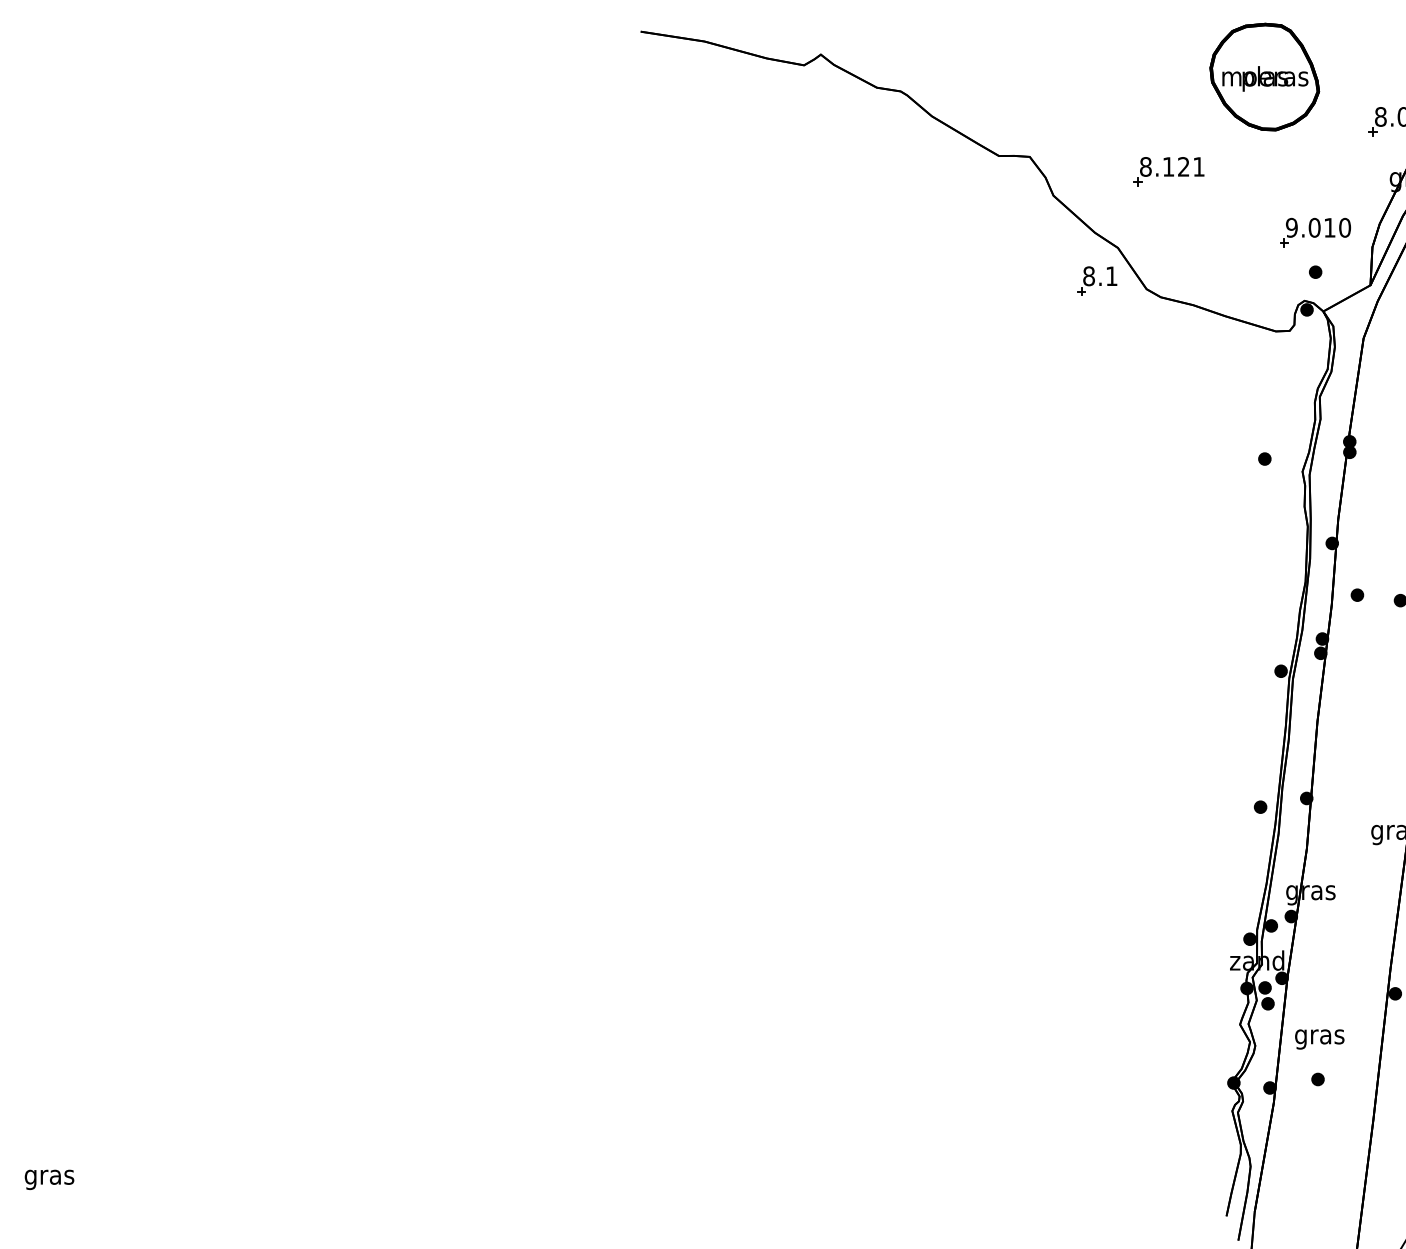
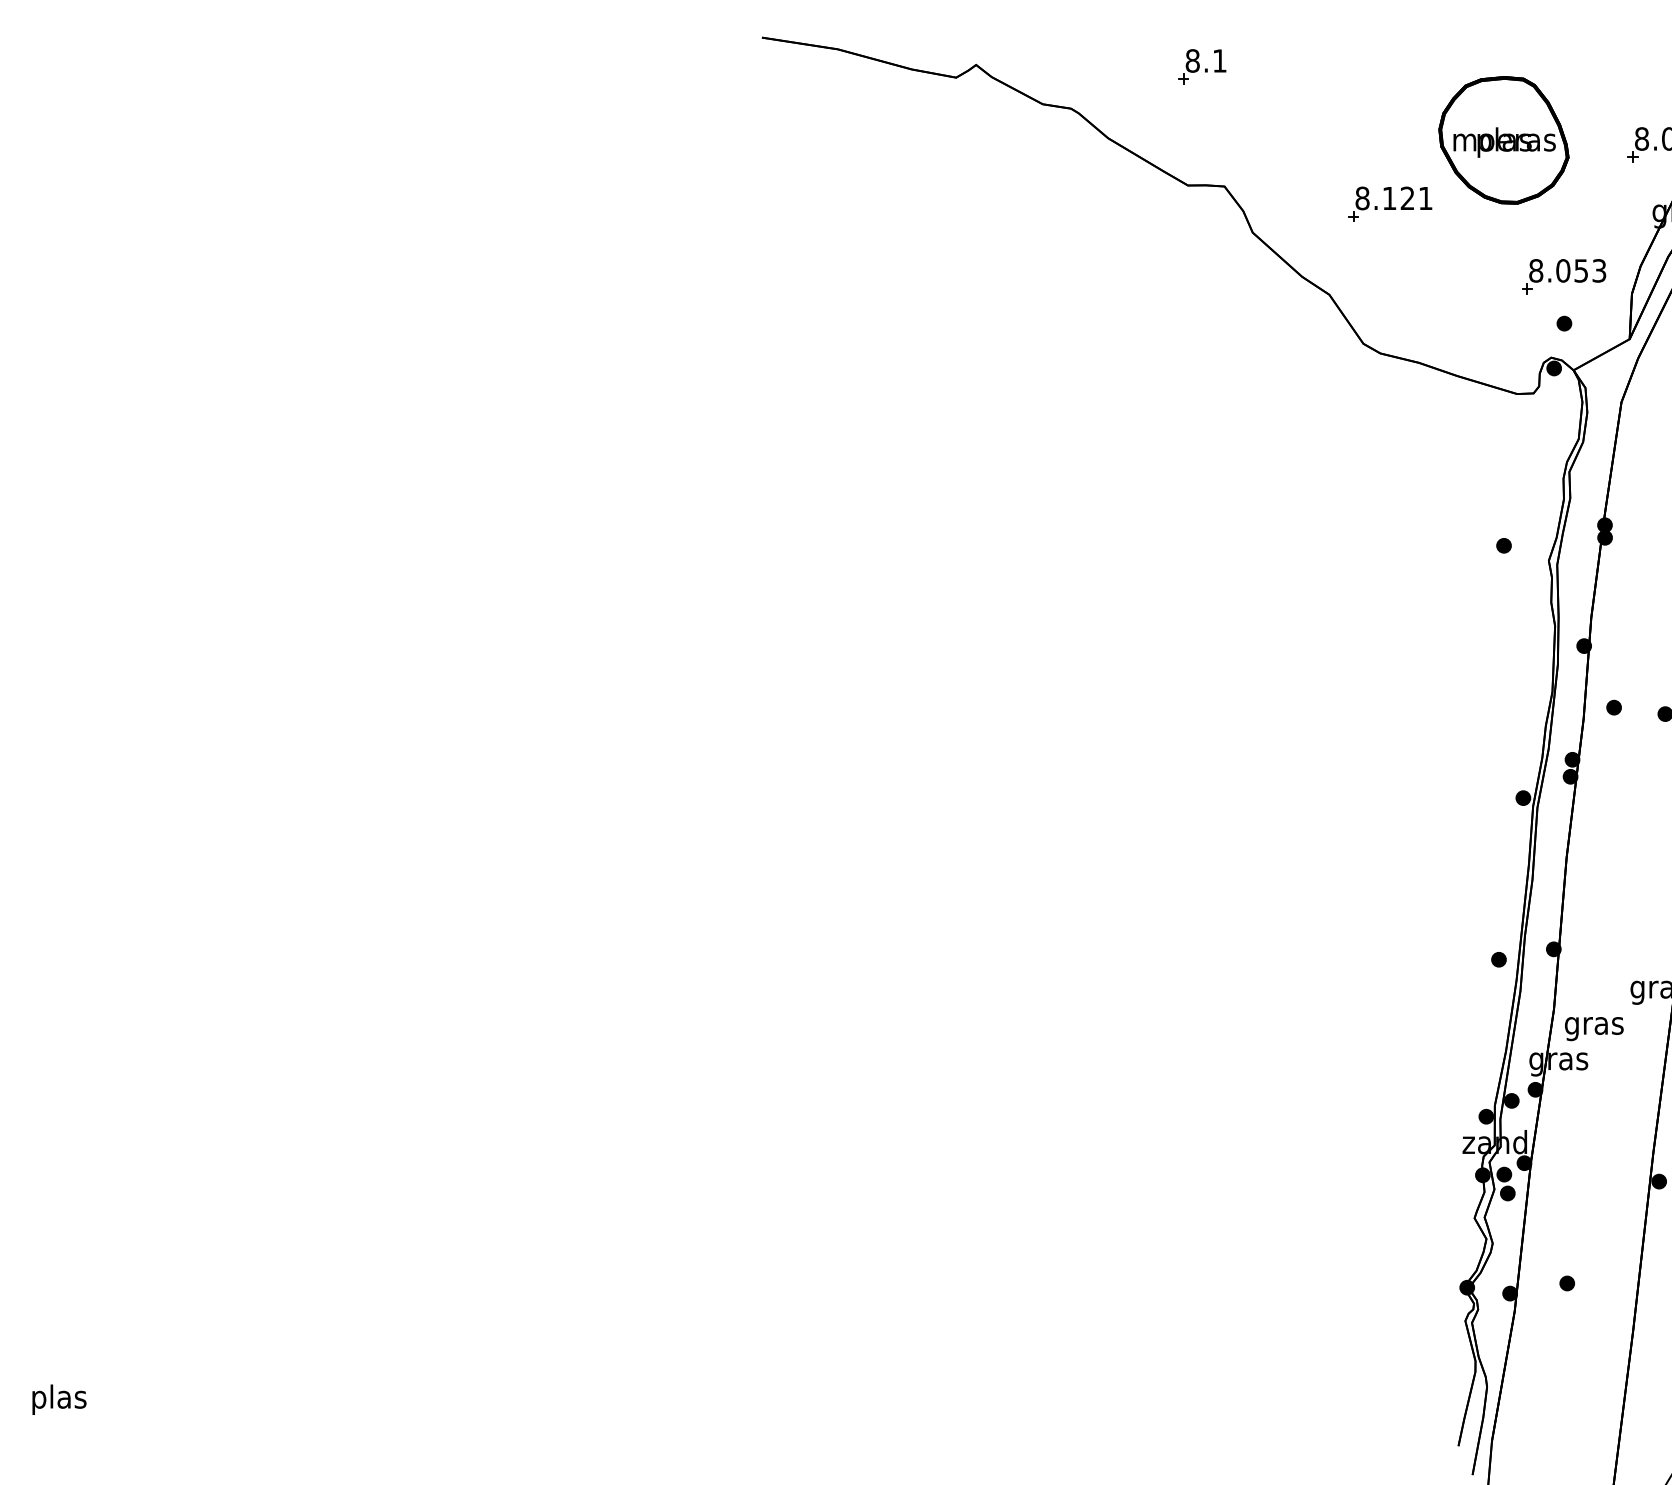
part: (1264, 76) -> (1503, 139), moved
text: (1318, 227) -> (1567, 270), 9.010 -> 8.053
part: (1097, 280) -> (1202, 65), moved
text: (1319, 1039) -> (1593, 1029), moved
text: (49, 1177) -> (58, 1400), gras -> plas

